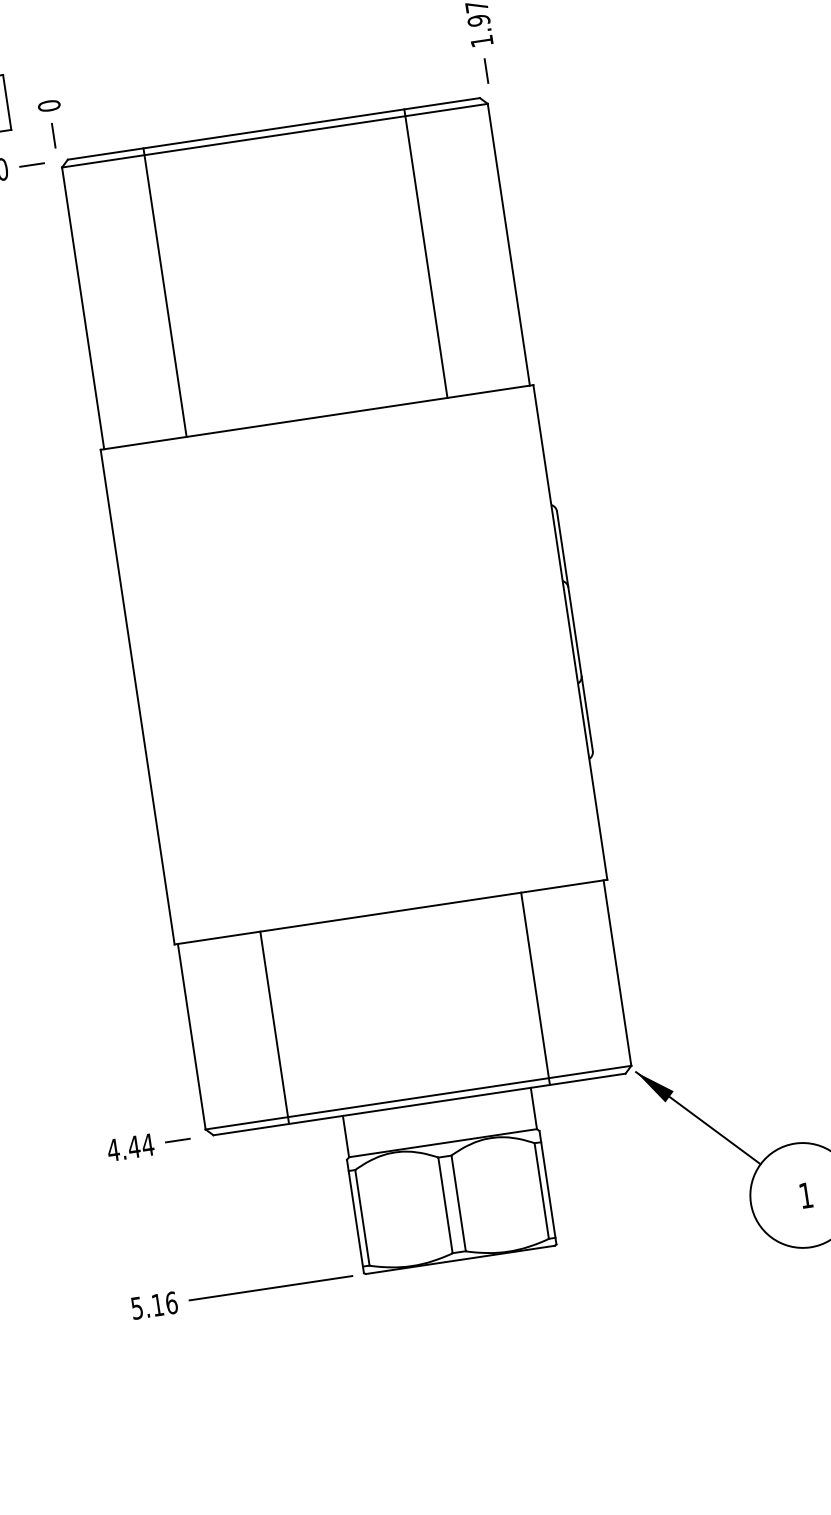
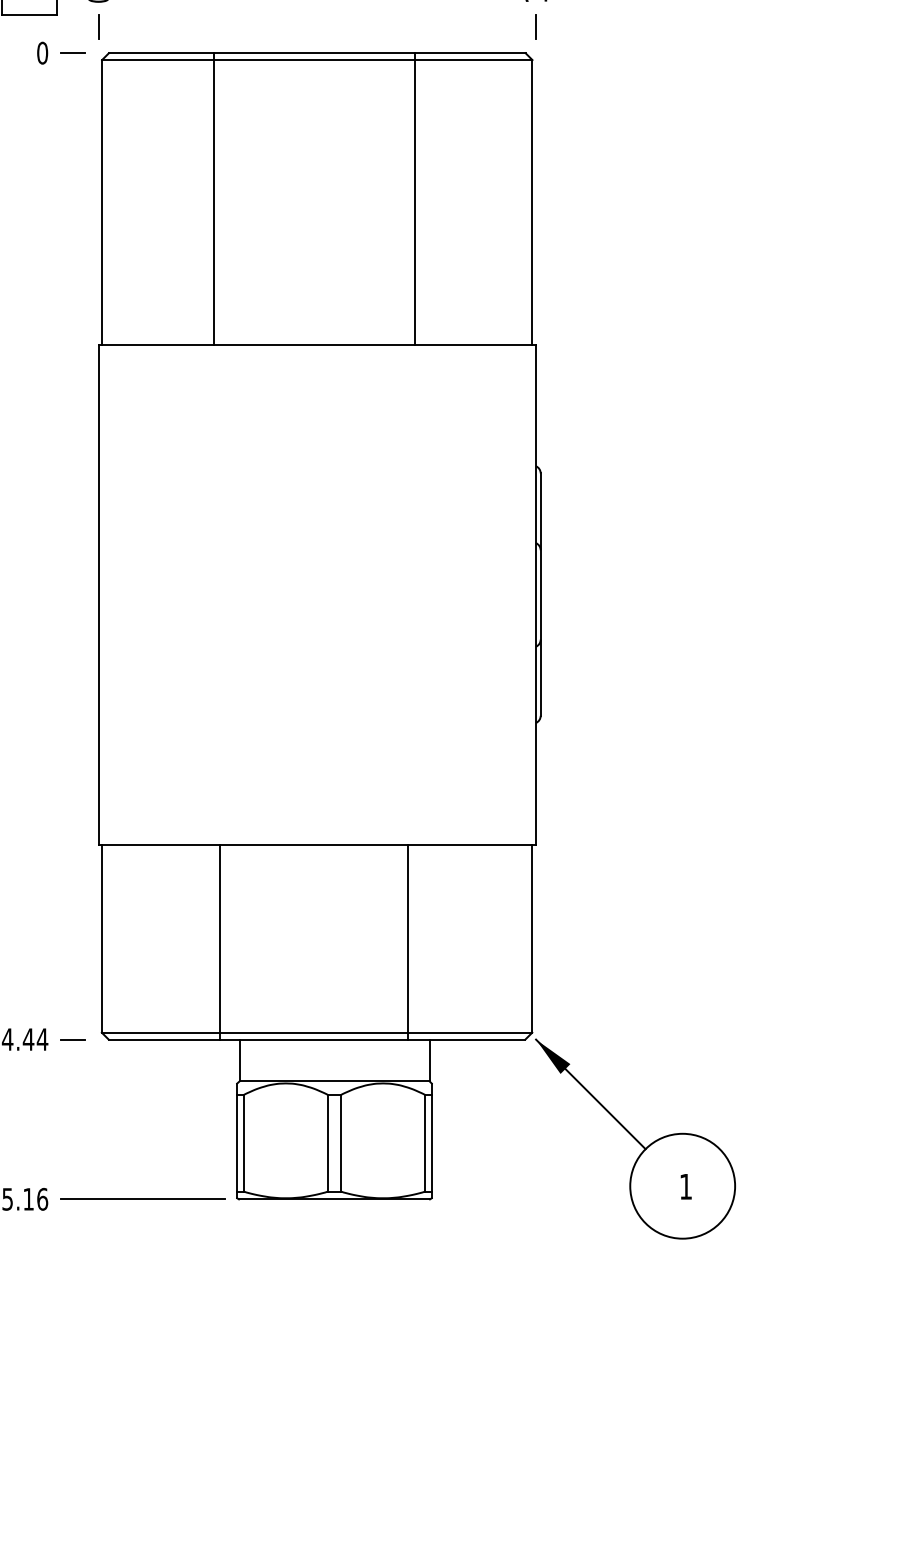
line: (426, 253) -> (415, 198), moved
line: (165, 292) -> (214, 198), moved
line: (535, 989) -> (407, 942), moved
line: (275, 1027) -> (220, 942), moved

